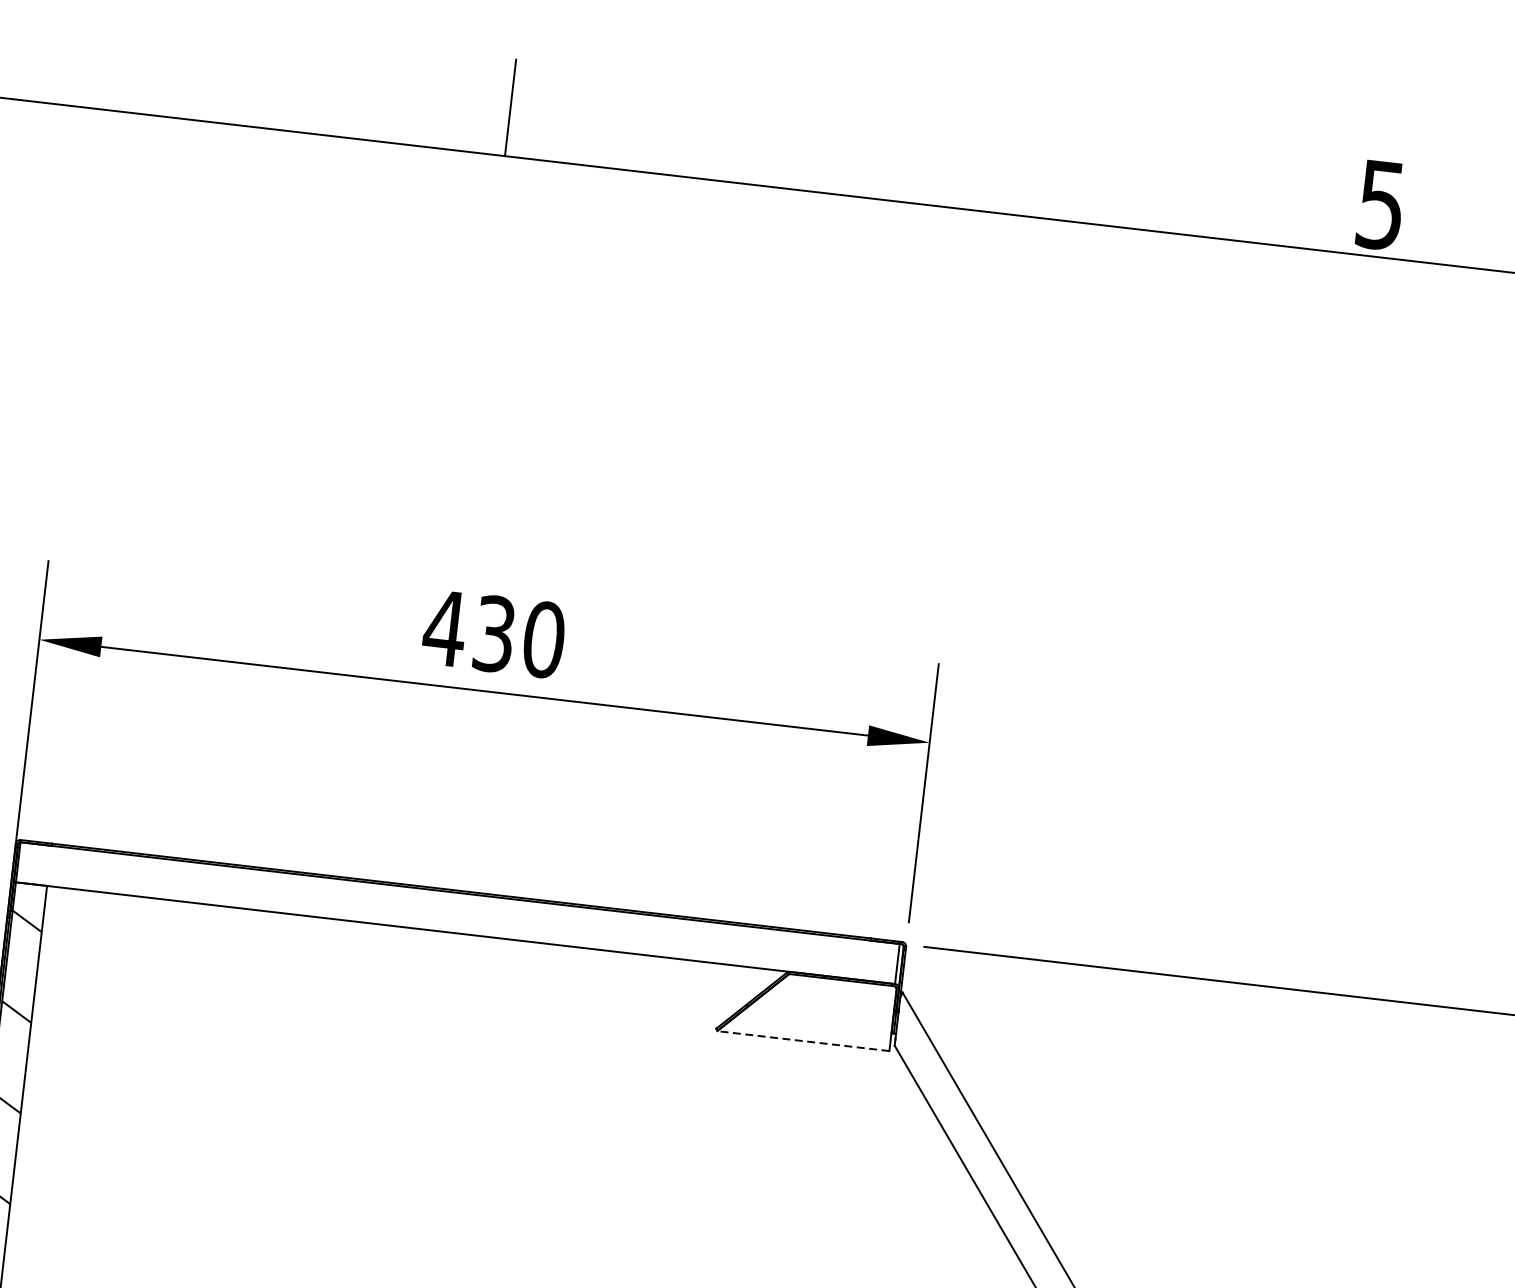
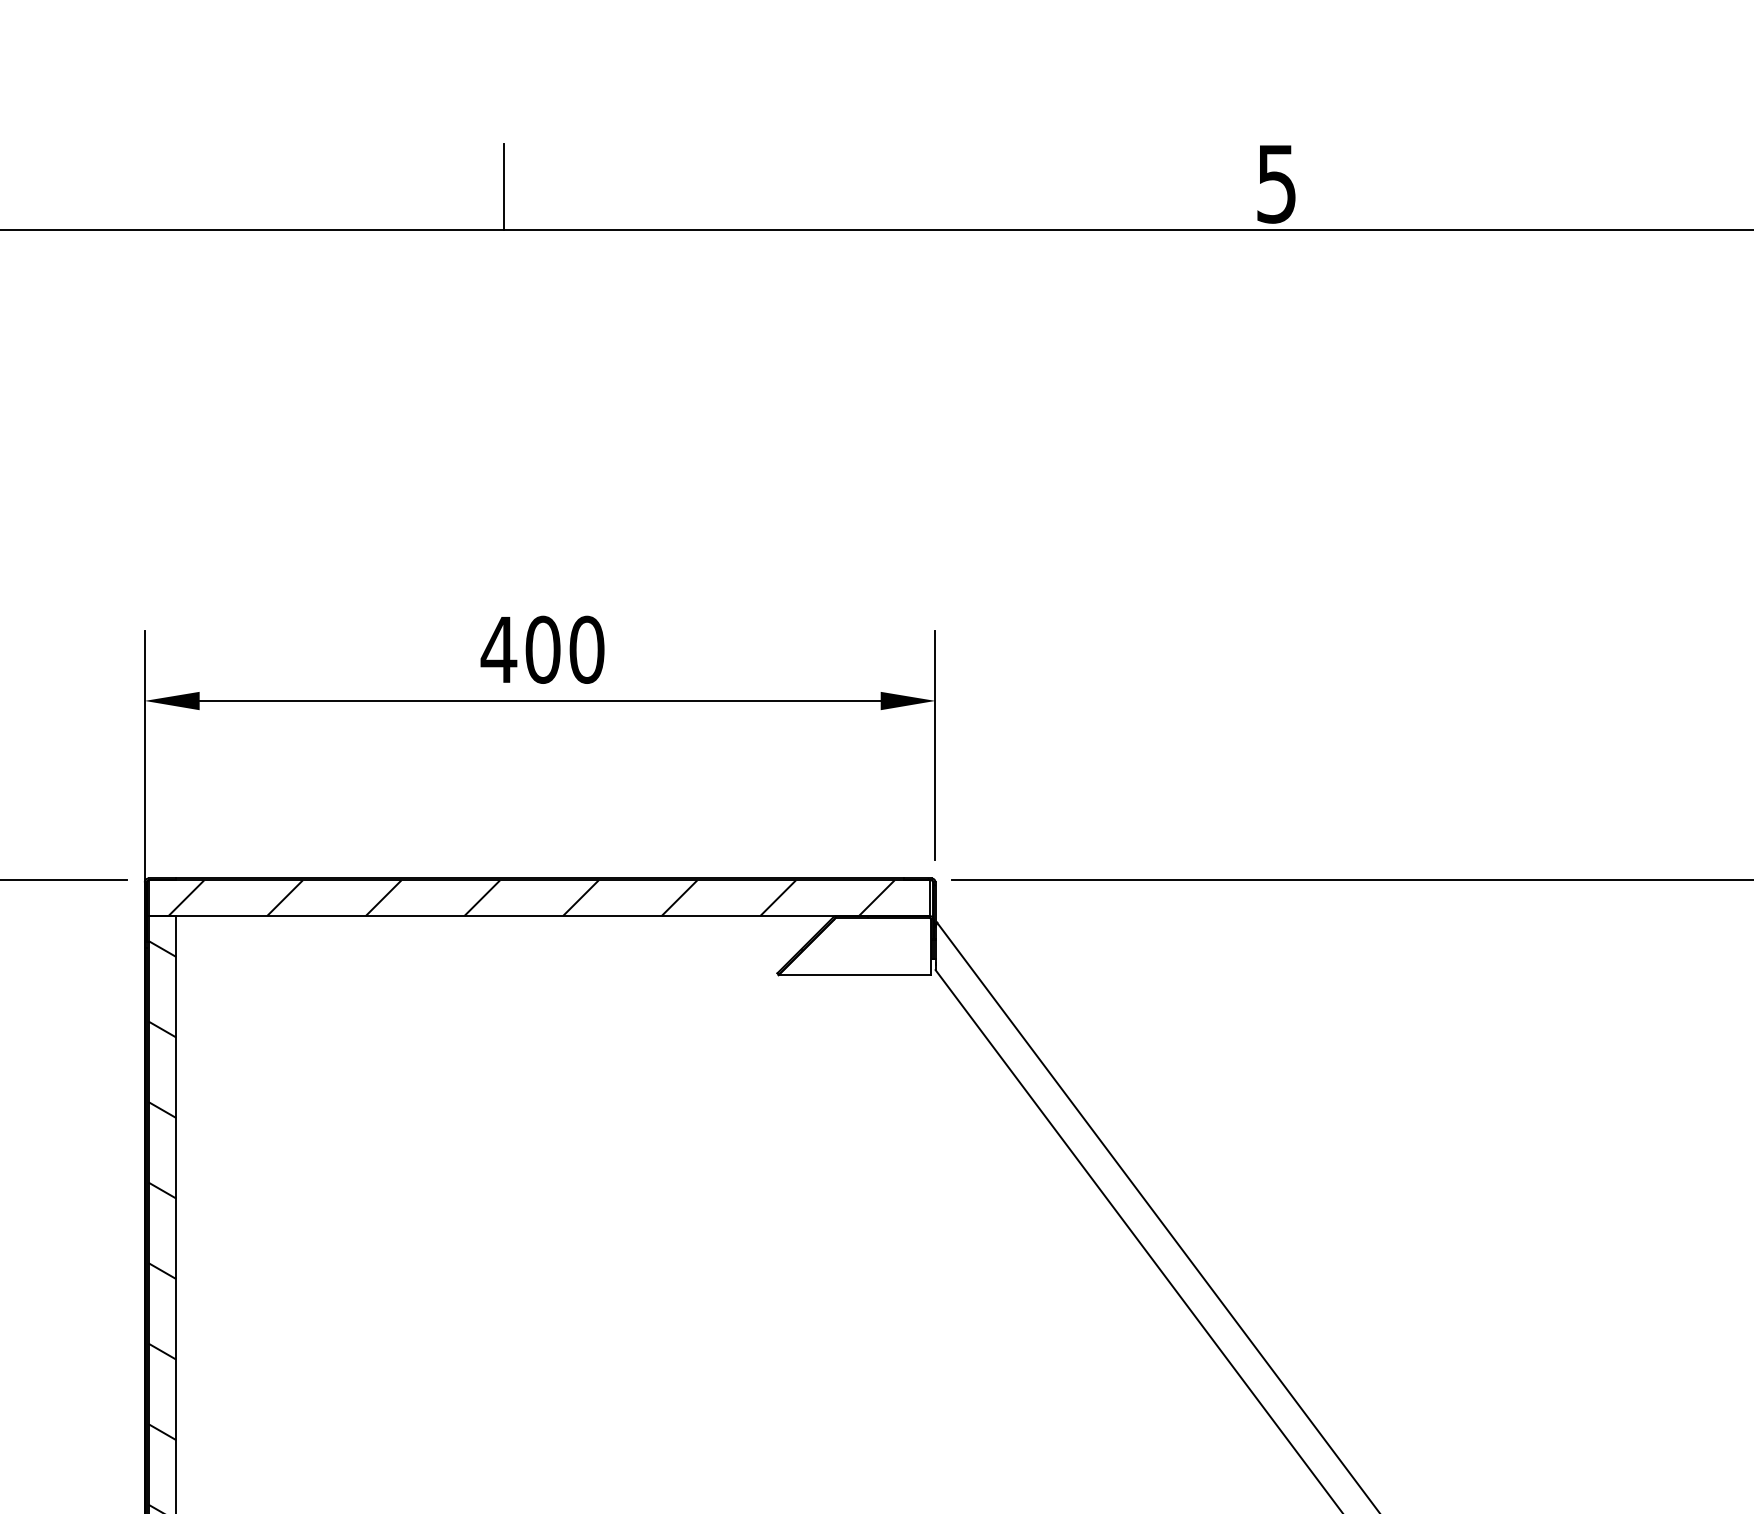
text: (493, 633) -> (542, 649), 430 -> 400
hatch: (449, 911) -> (531, 897), added
line: (802, 1041) -> (854, 975), dashed -> solid

